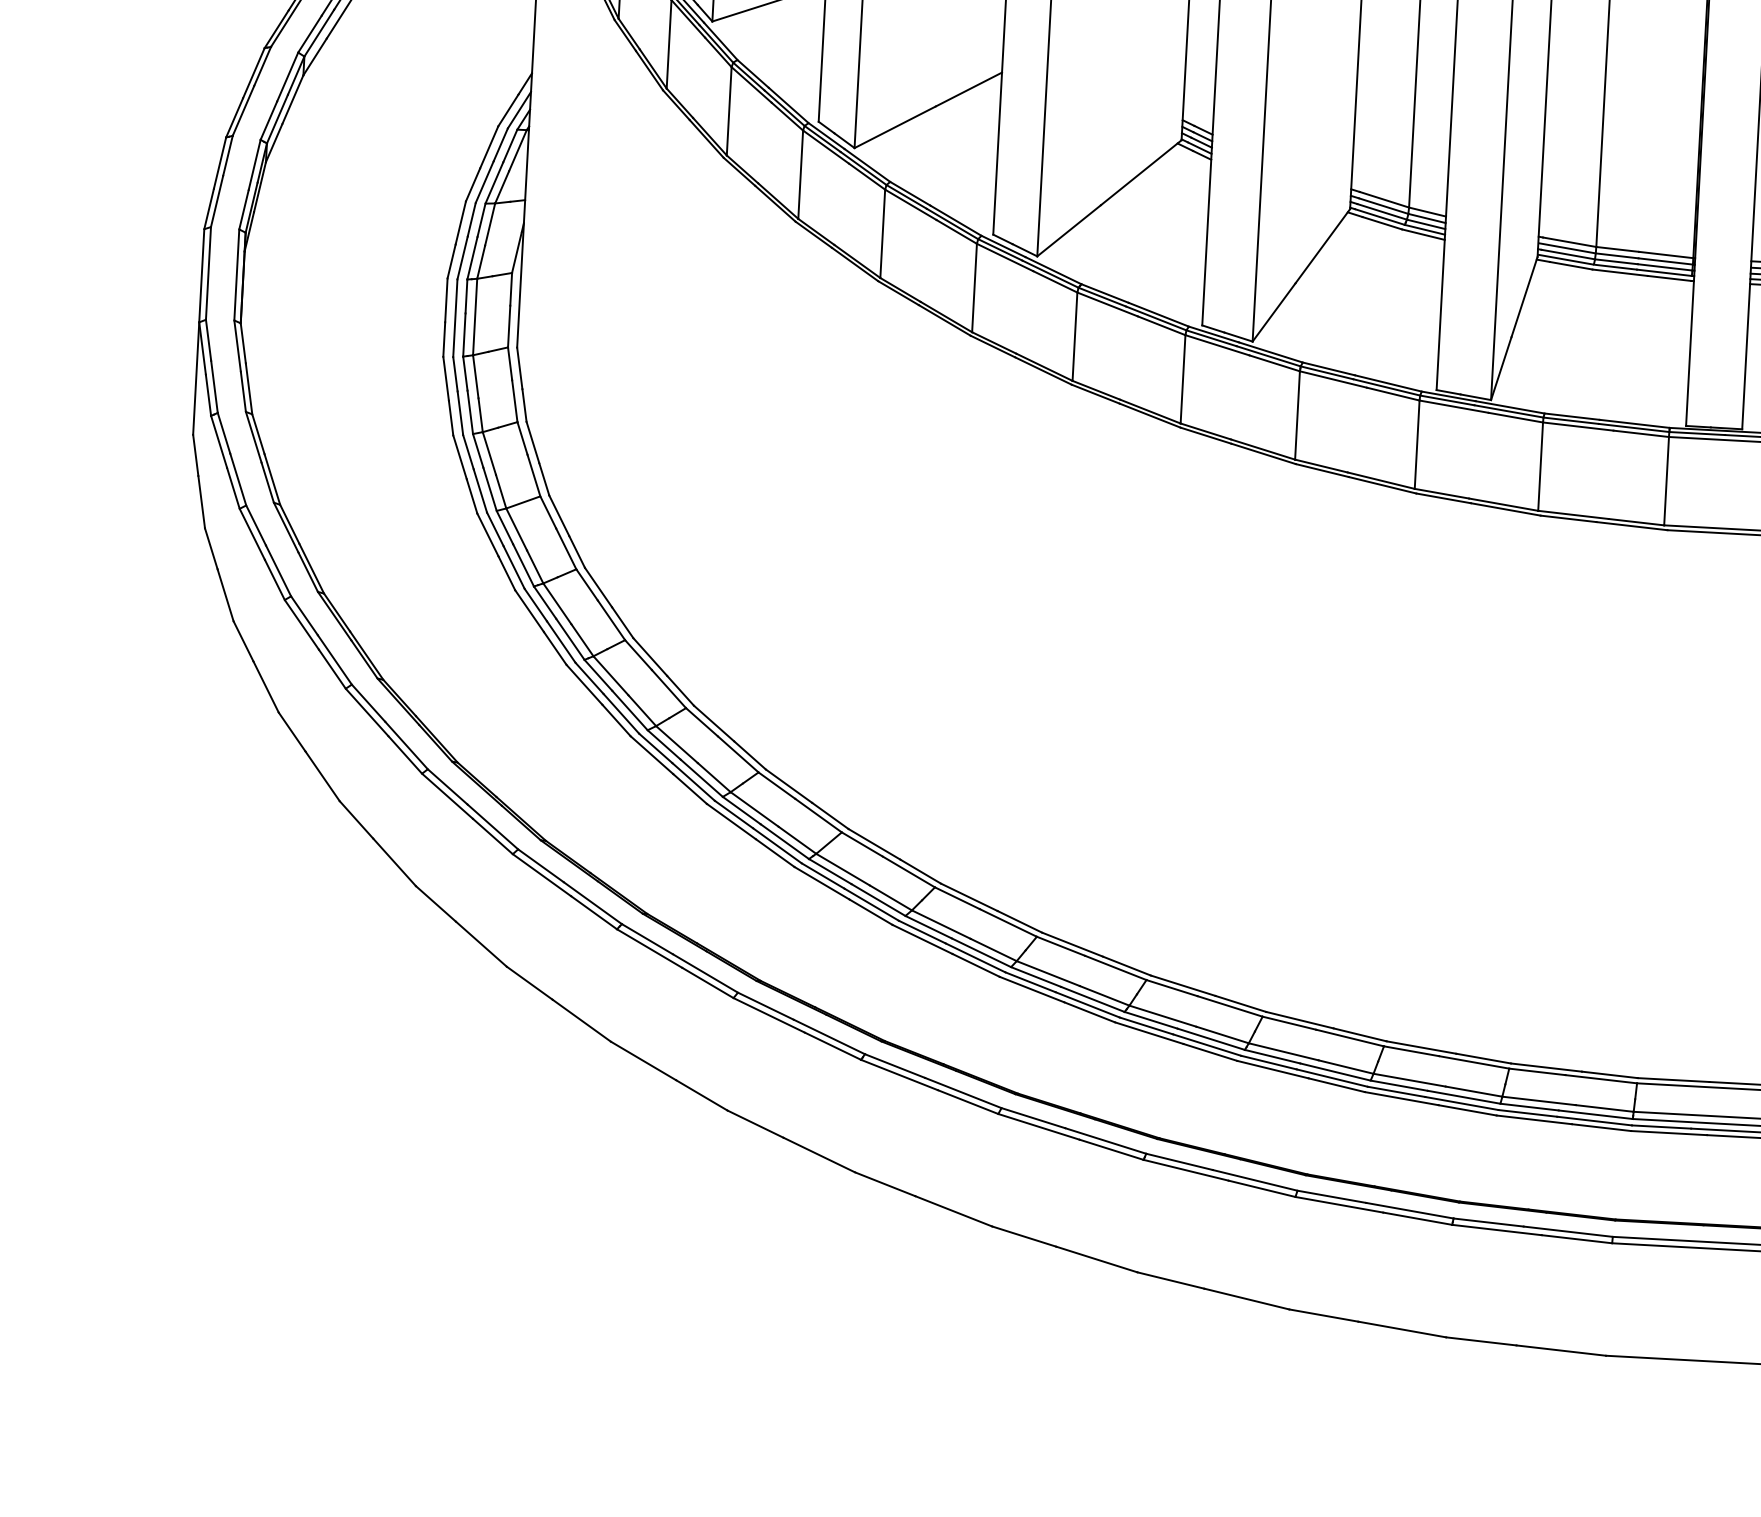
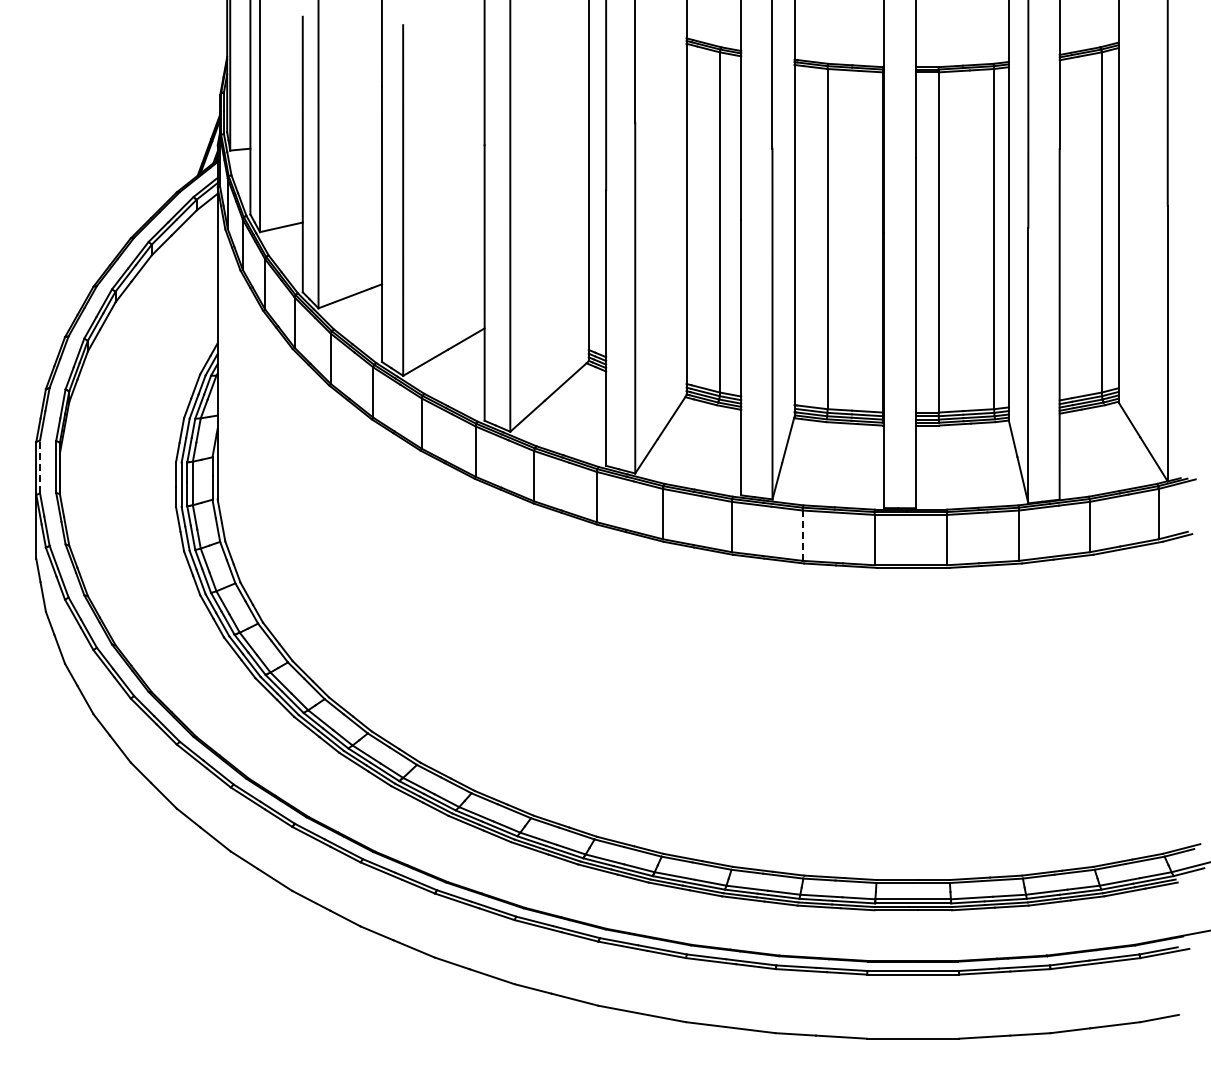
line: (209, 272) -> (40, 466), solid -> dashed
line: (1540, 466) -> (802, 535), solid -> dashed

